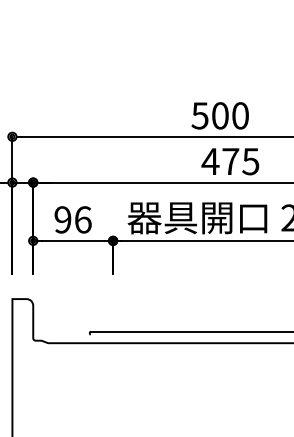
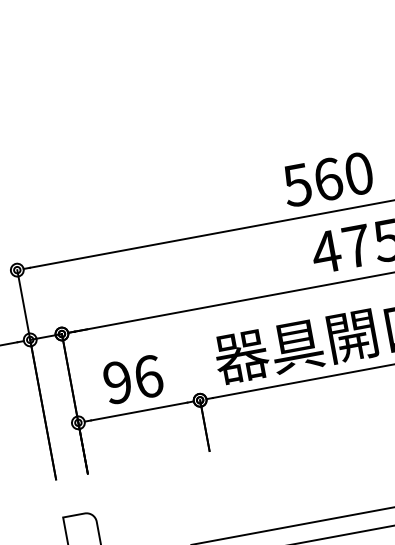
text: (220, 115) -> (328, 178), 500 -> 560

